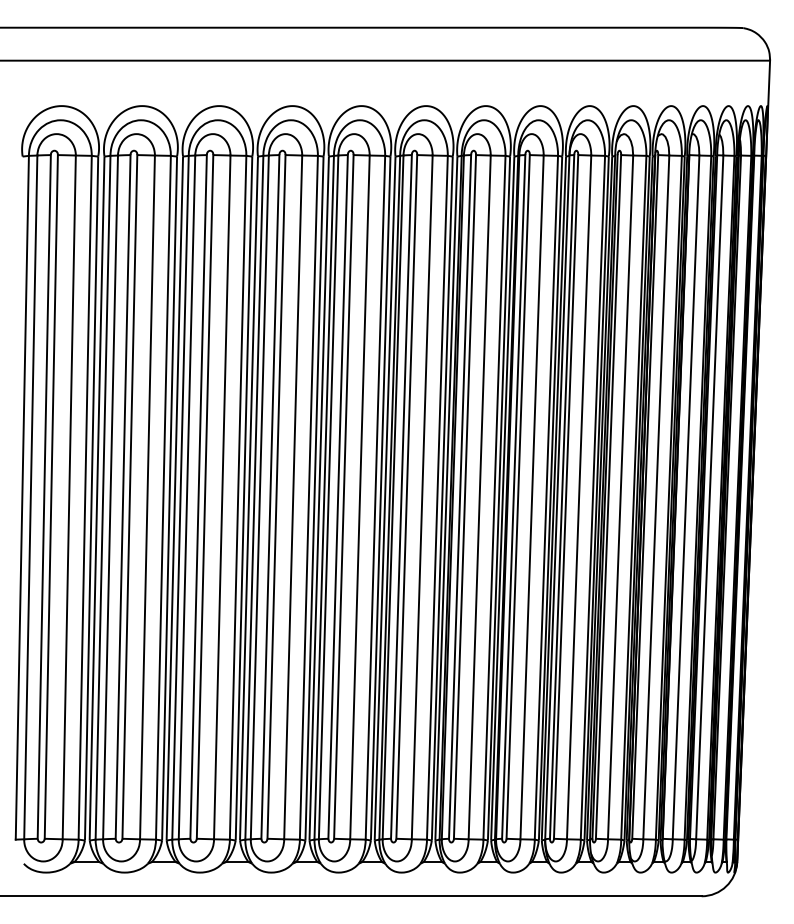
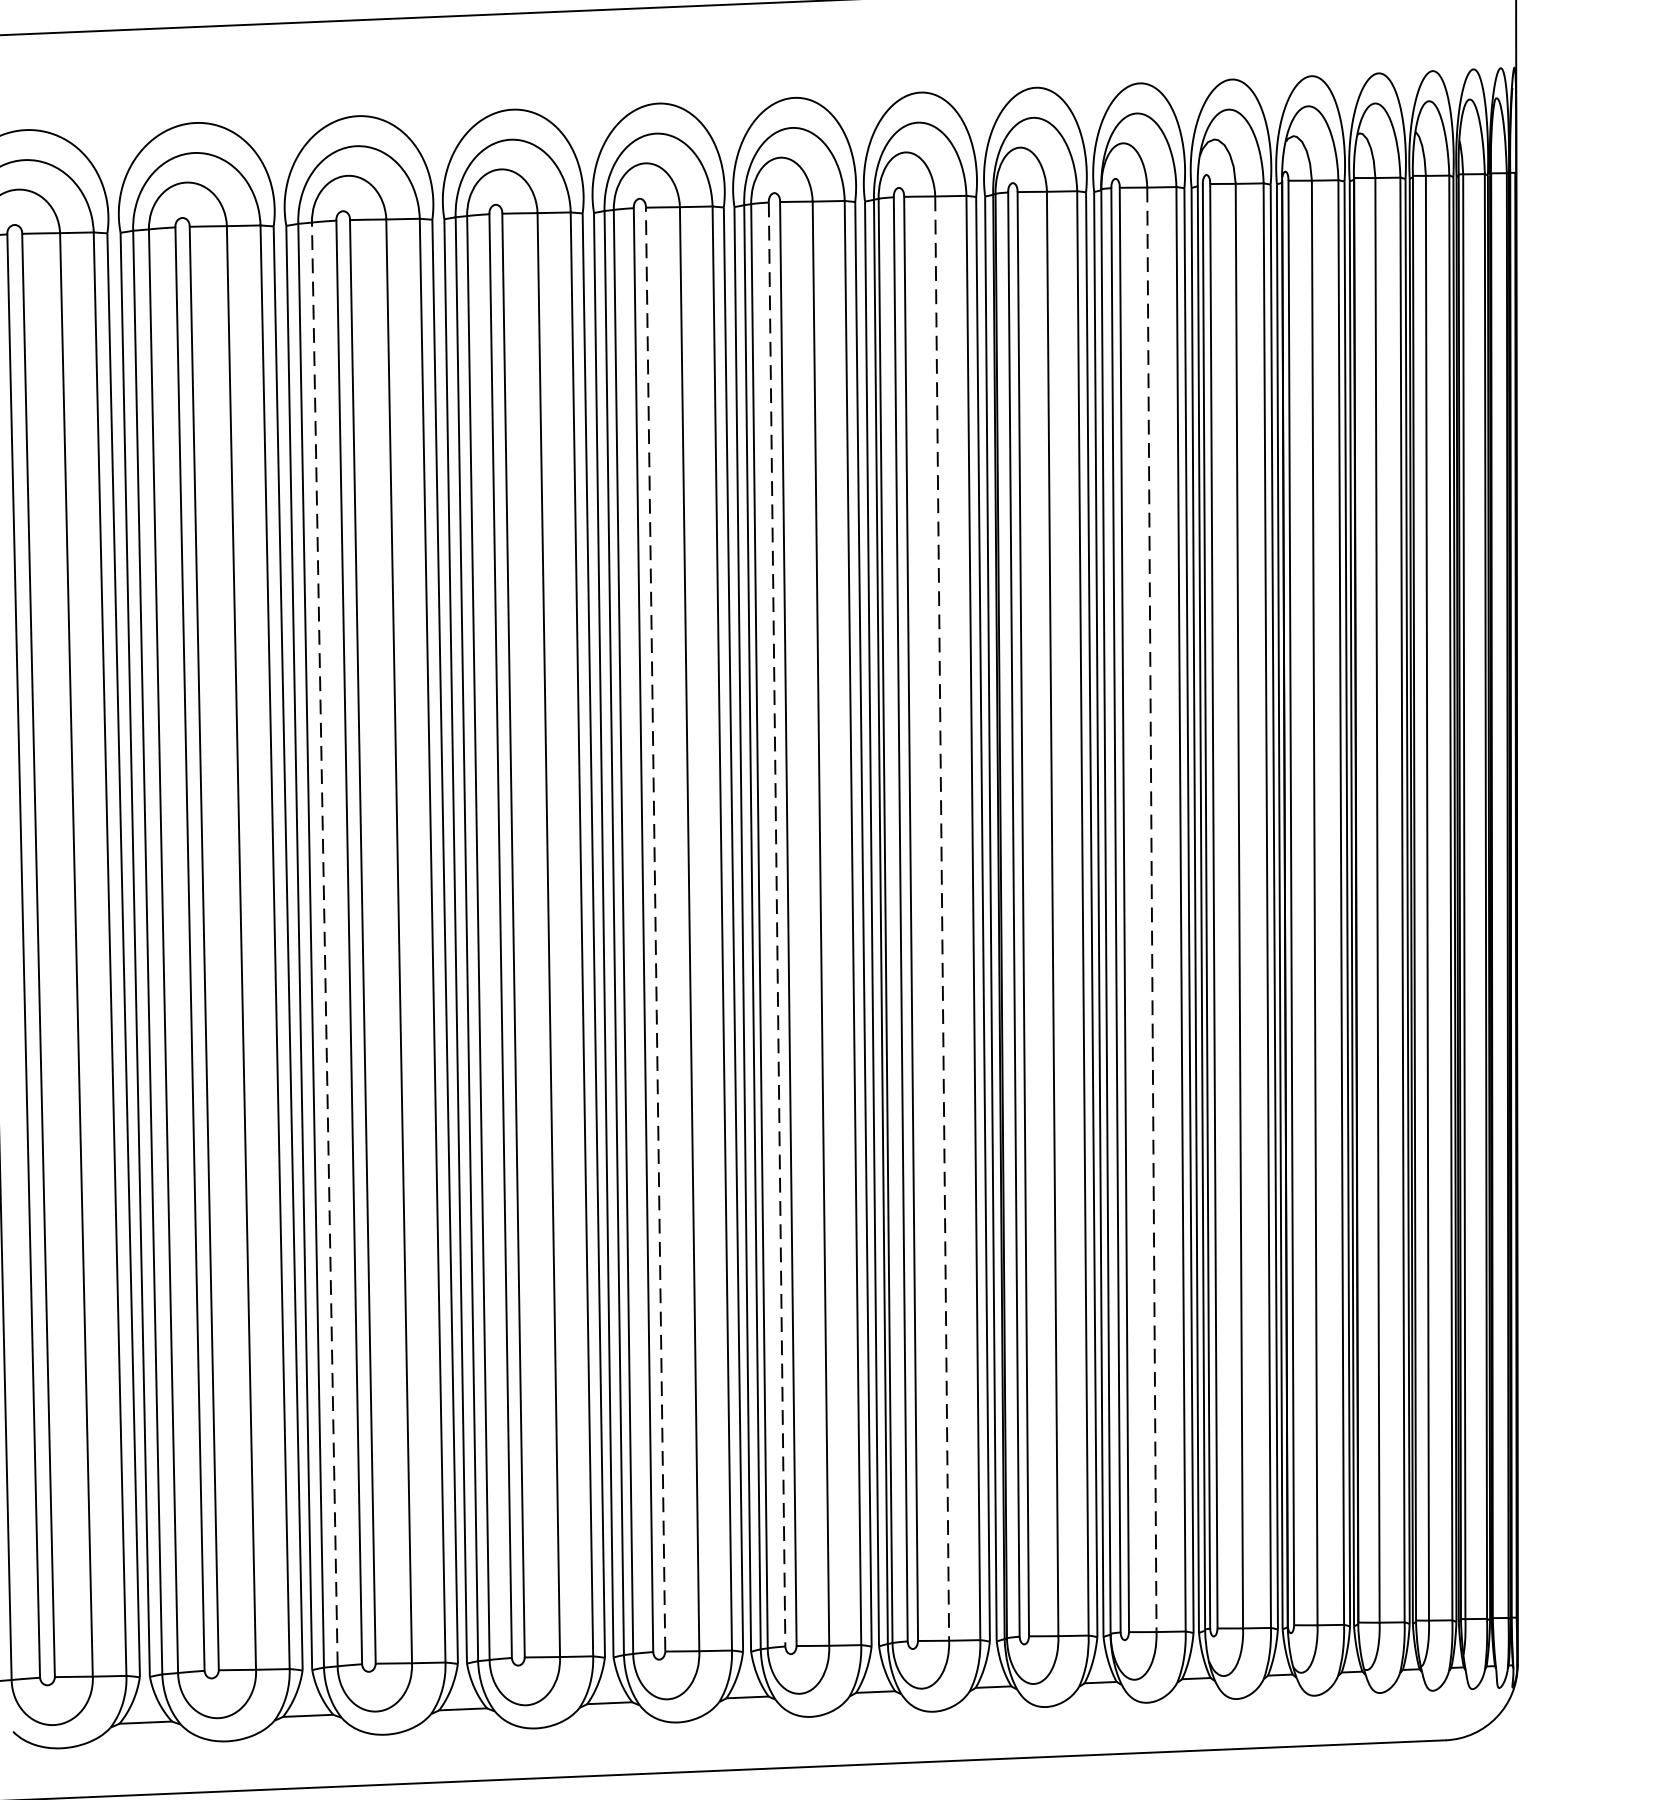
line: (343, 496) -> (654, 928), solid -> dashed
line: (401, 496) -> (777, 923), solid -> dashed
line: (187, 497) -> (325, 944), solid -> dashed
line: (479, 497) -> (941, 918), solid -> dashed
line: (579, 497) -> (1152, 909), solid -> dashed

